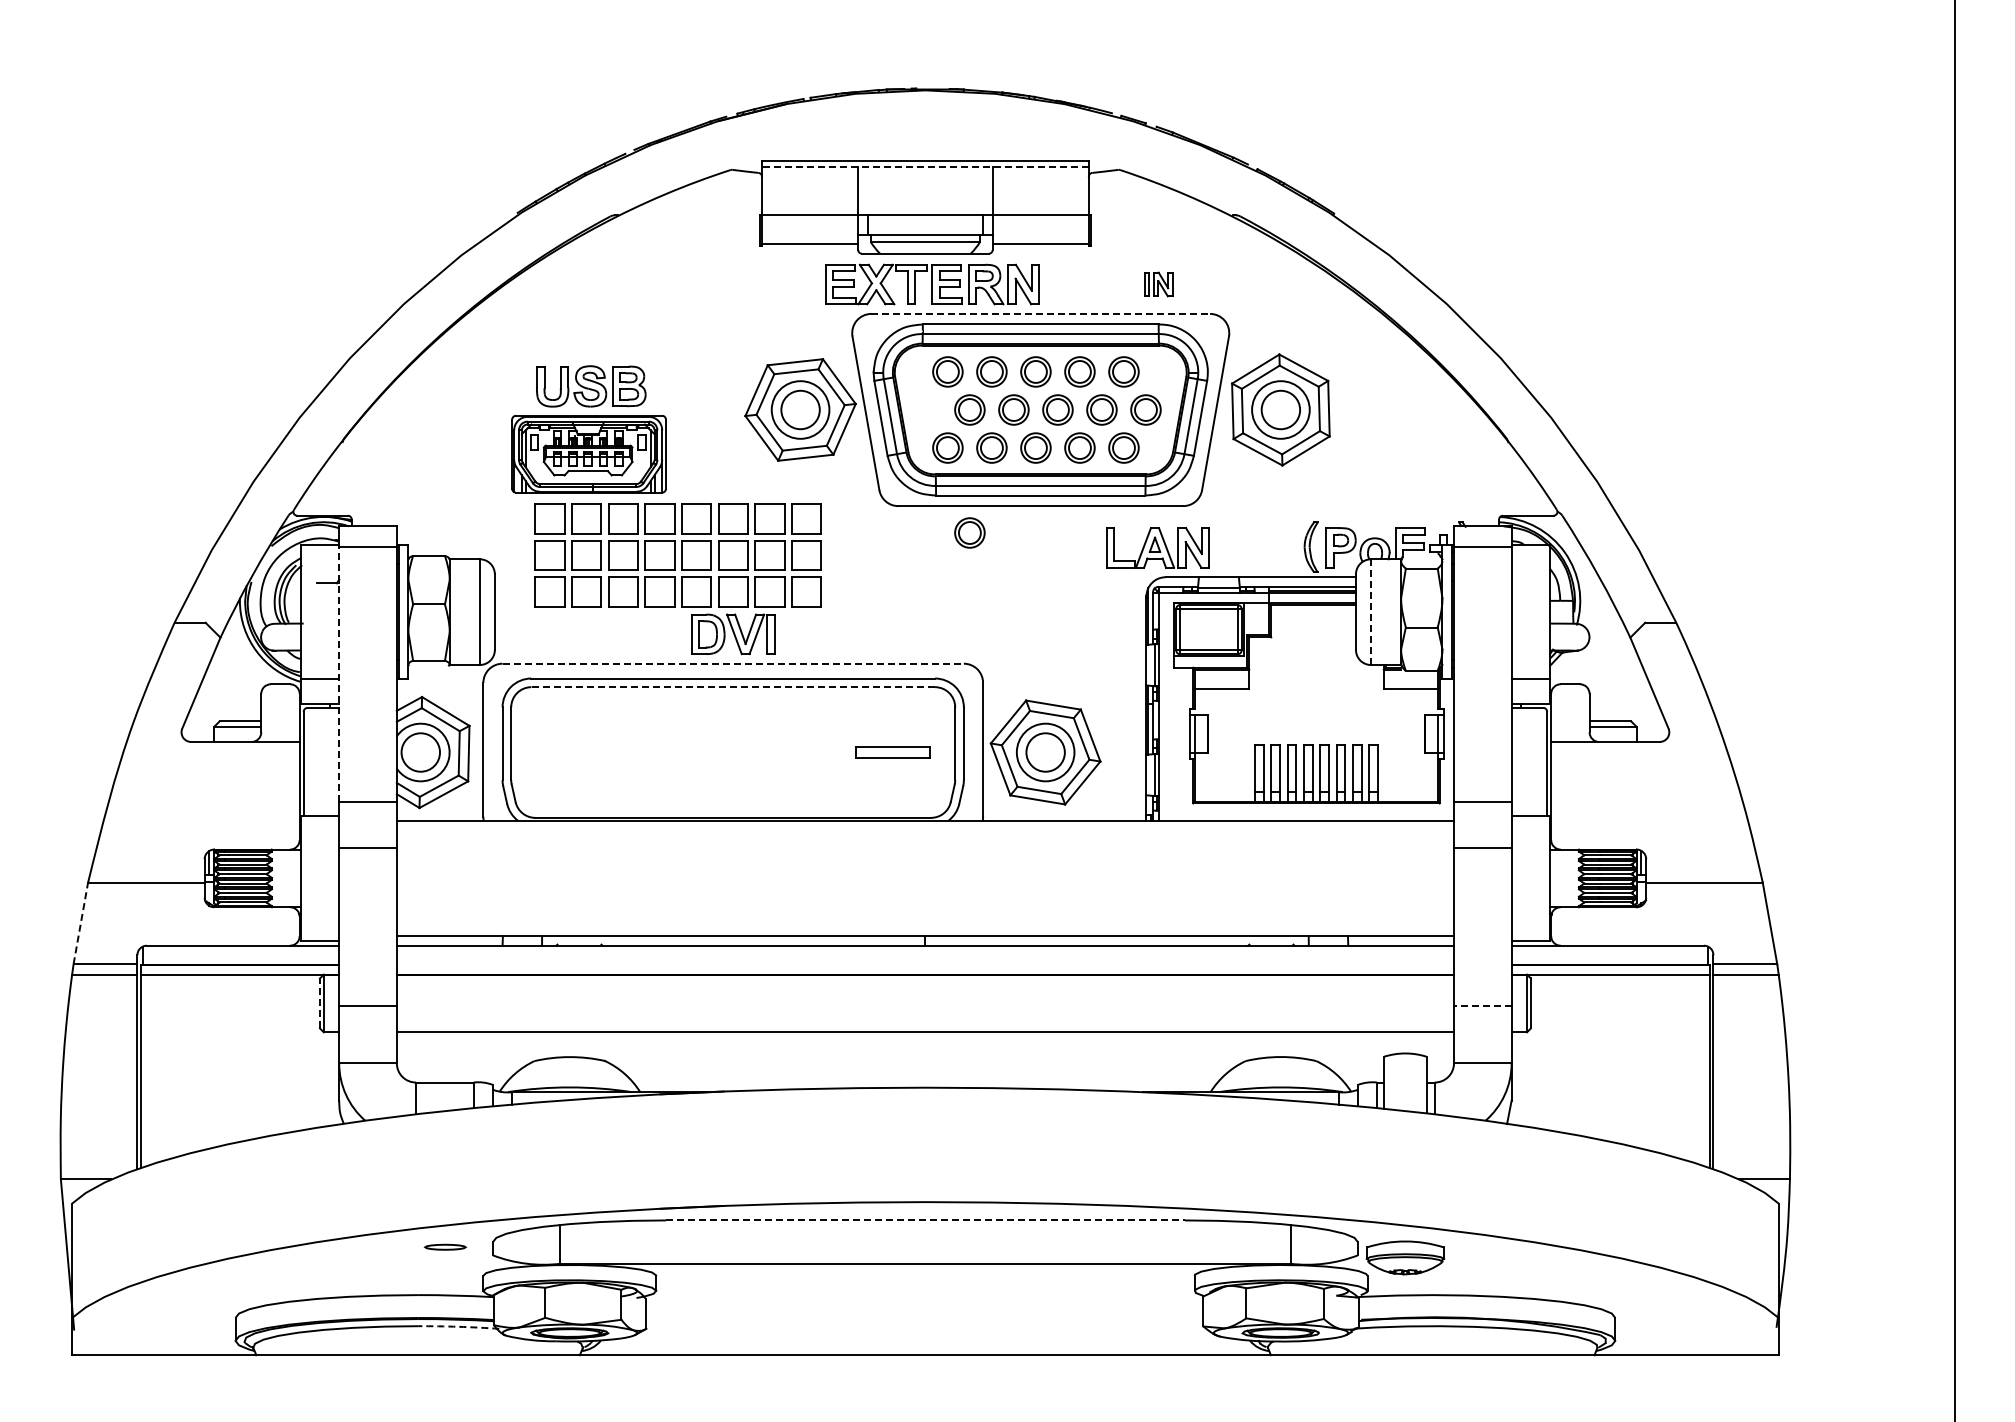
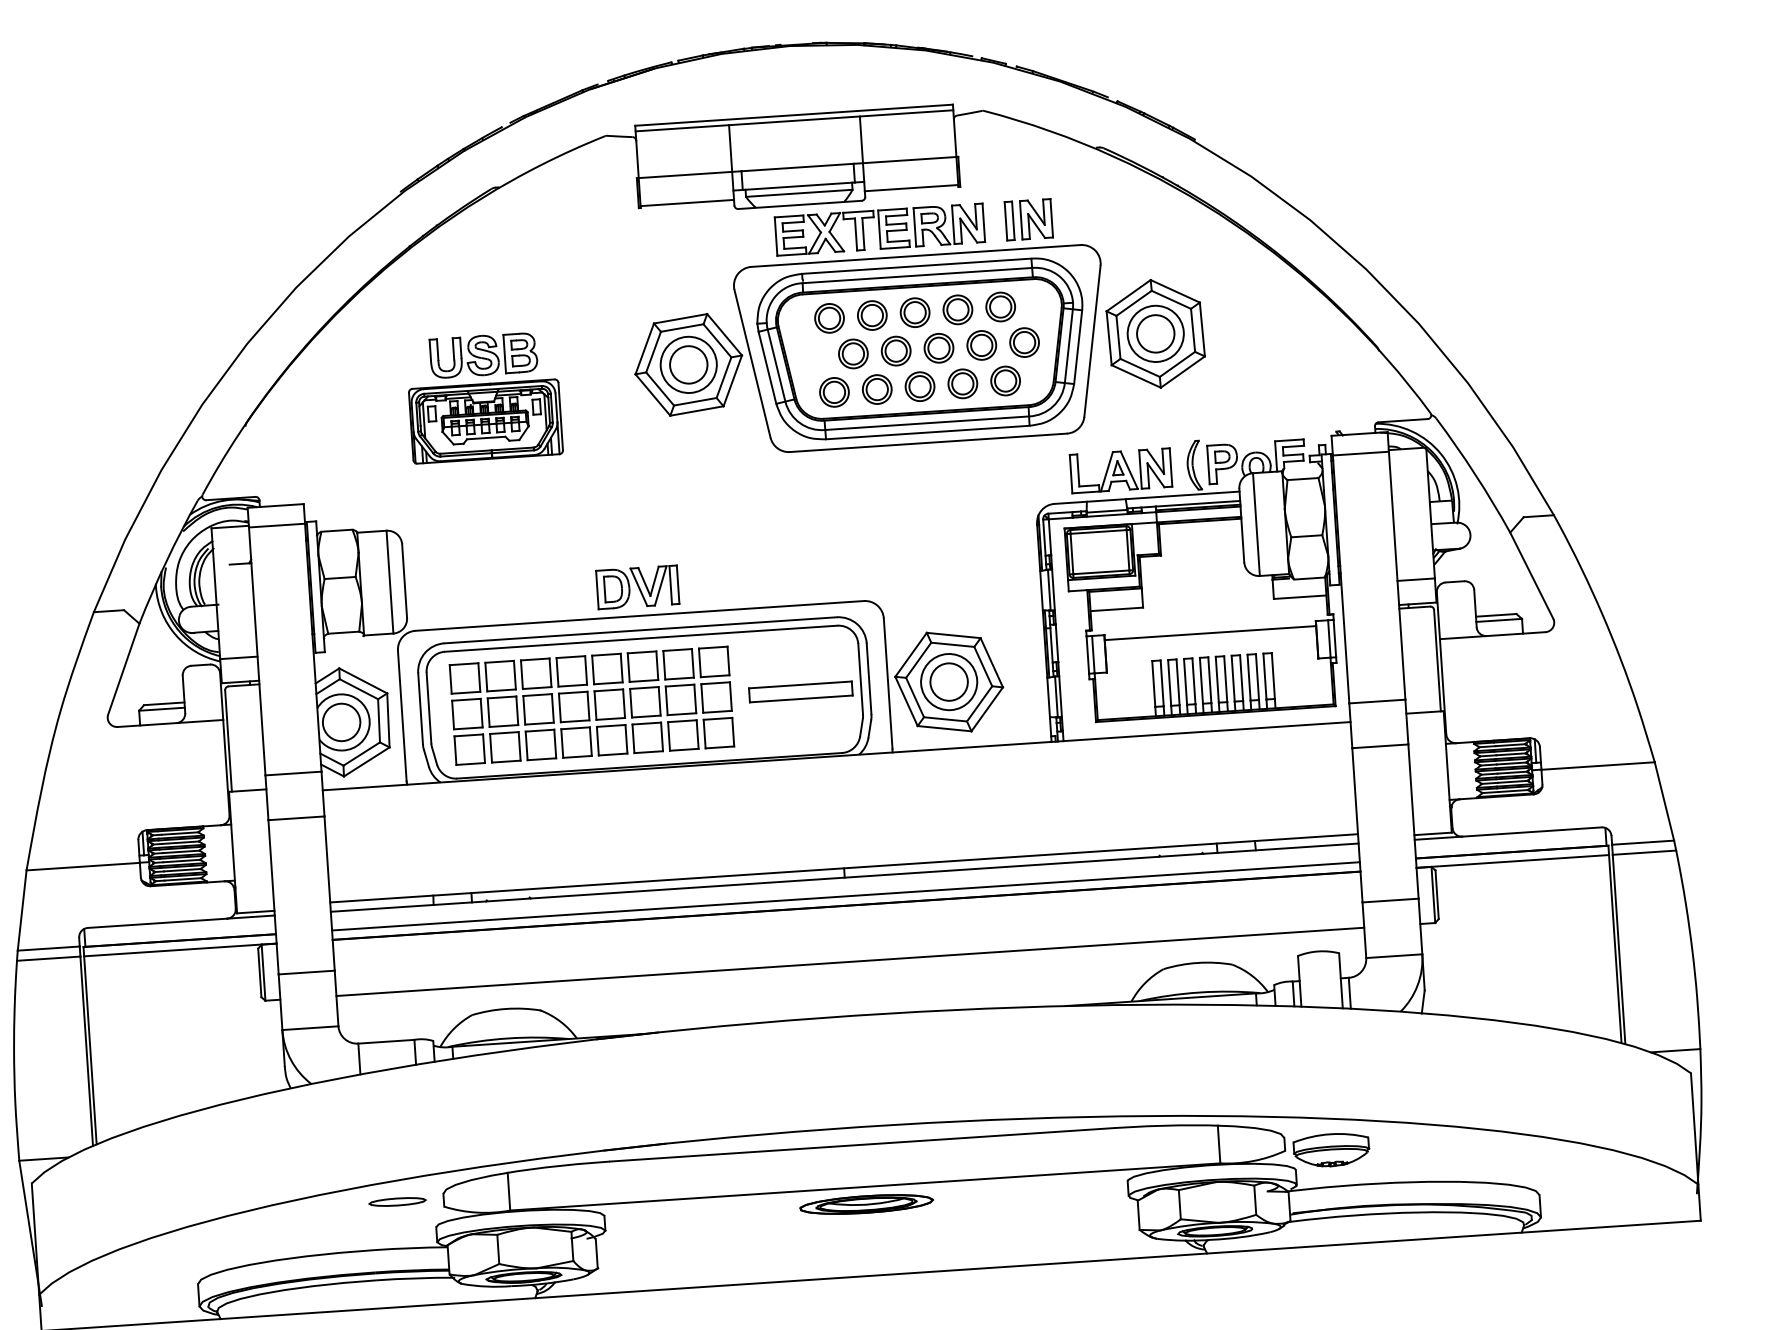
line: (924, 167) -> (793, 121), dashed -> solid
part: (932, 284) -> (879, 229), moved
part: (1158, 284) -> (1028, 219), size x1.67
line: (1041, 313) -> (916, 255), dashed -> solid
part: (969, 532) -> (860, 473), removed
part: (1157, 547) -> (1120, 470), moved
part: (677, 555) -> (591, 705), moved
line: (1371, 612) -> (1256, 524), dashed -> solid
line: (733, 663) -> (639, 615), dashed -> solid
line: (339, 673) -> (257, 650), dashed -> solid
line: (733, 687) -> (641, 639), dashed -> solid
line: (1316, 720) -> (1210, 633), added
part: (892, 752) -> (800, 691), size x1.43
line: (80, 922) -> (21, 909), dashed -> solid
line: (924, 964) -> (845, 896), added
line: (319, 1003) -> (259, 973), dashed -> solid
line: (1482, 1006) -> (1390, 900), dashed -> solid
line: (925, 1220) -> (862, 1144), dashed -> solid
part: (445, 1246) -> (397, 1201), size x1.43
part: (925, 1281) -> (866, 1204), added
arc: (458, 1326) -> (415, 1278), dashed -> solid

